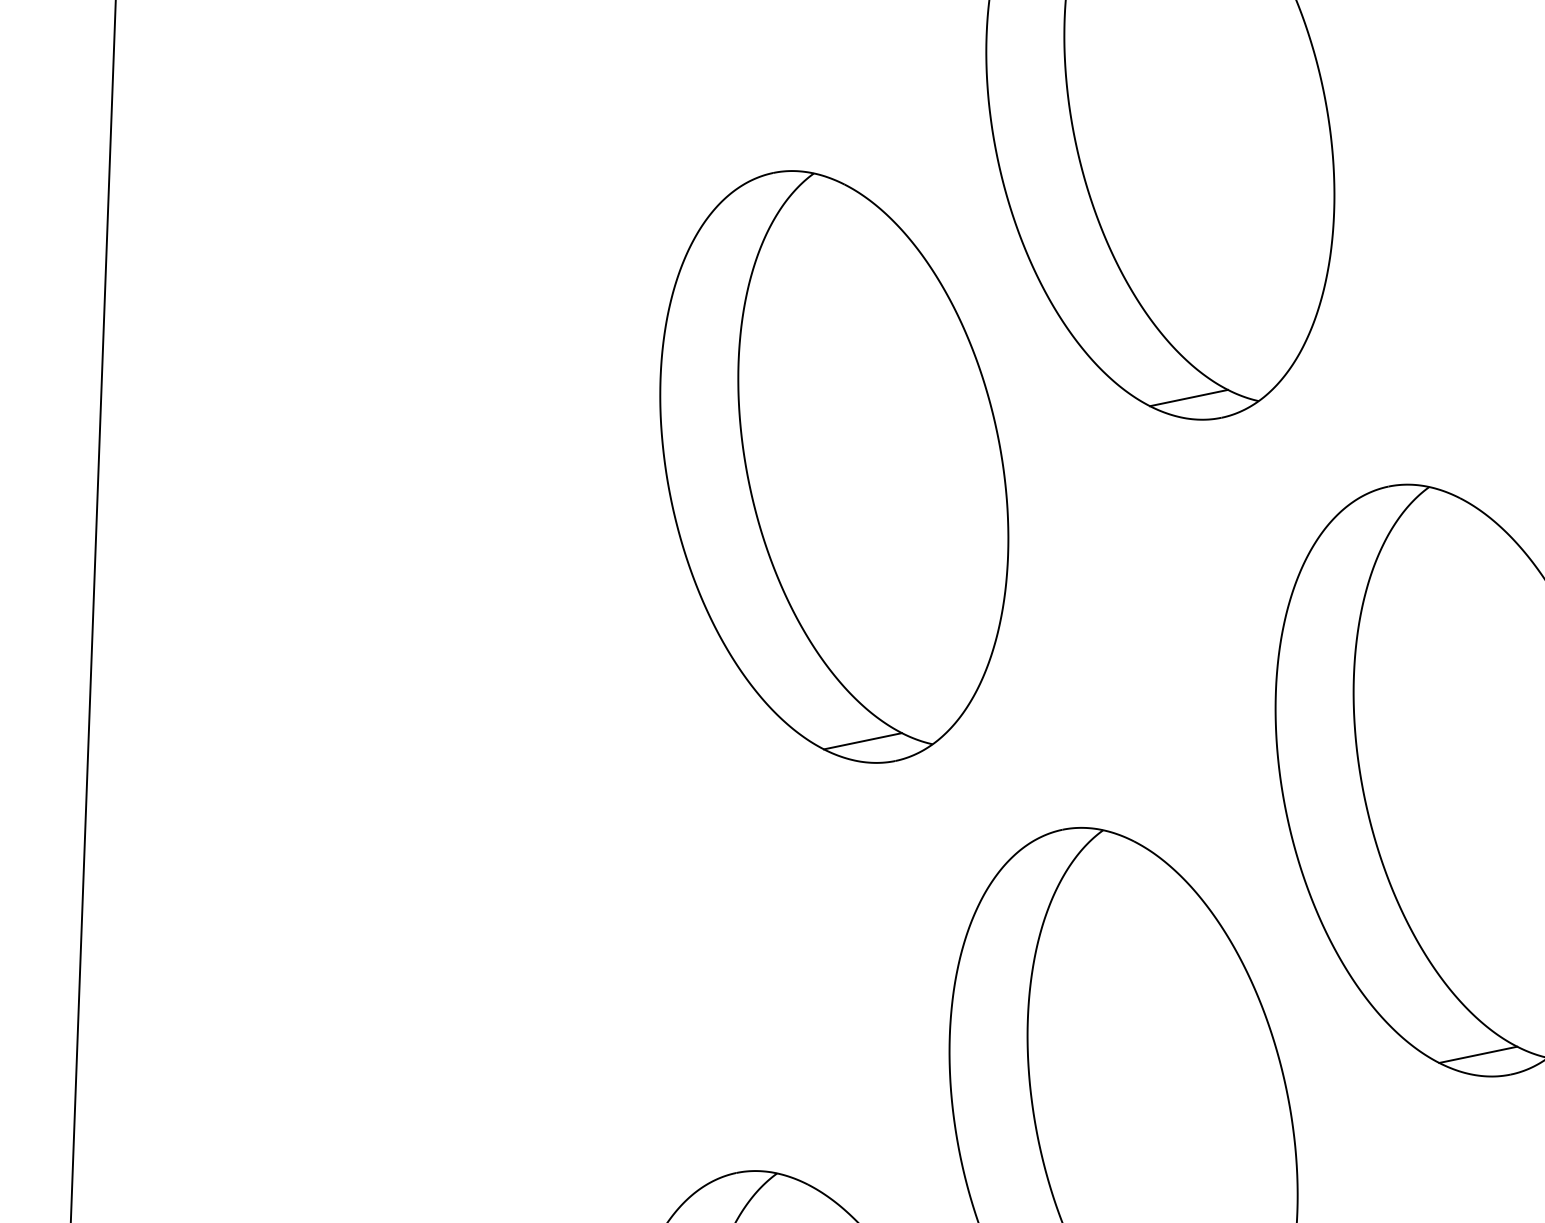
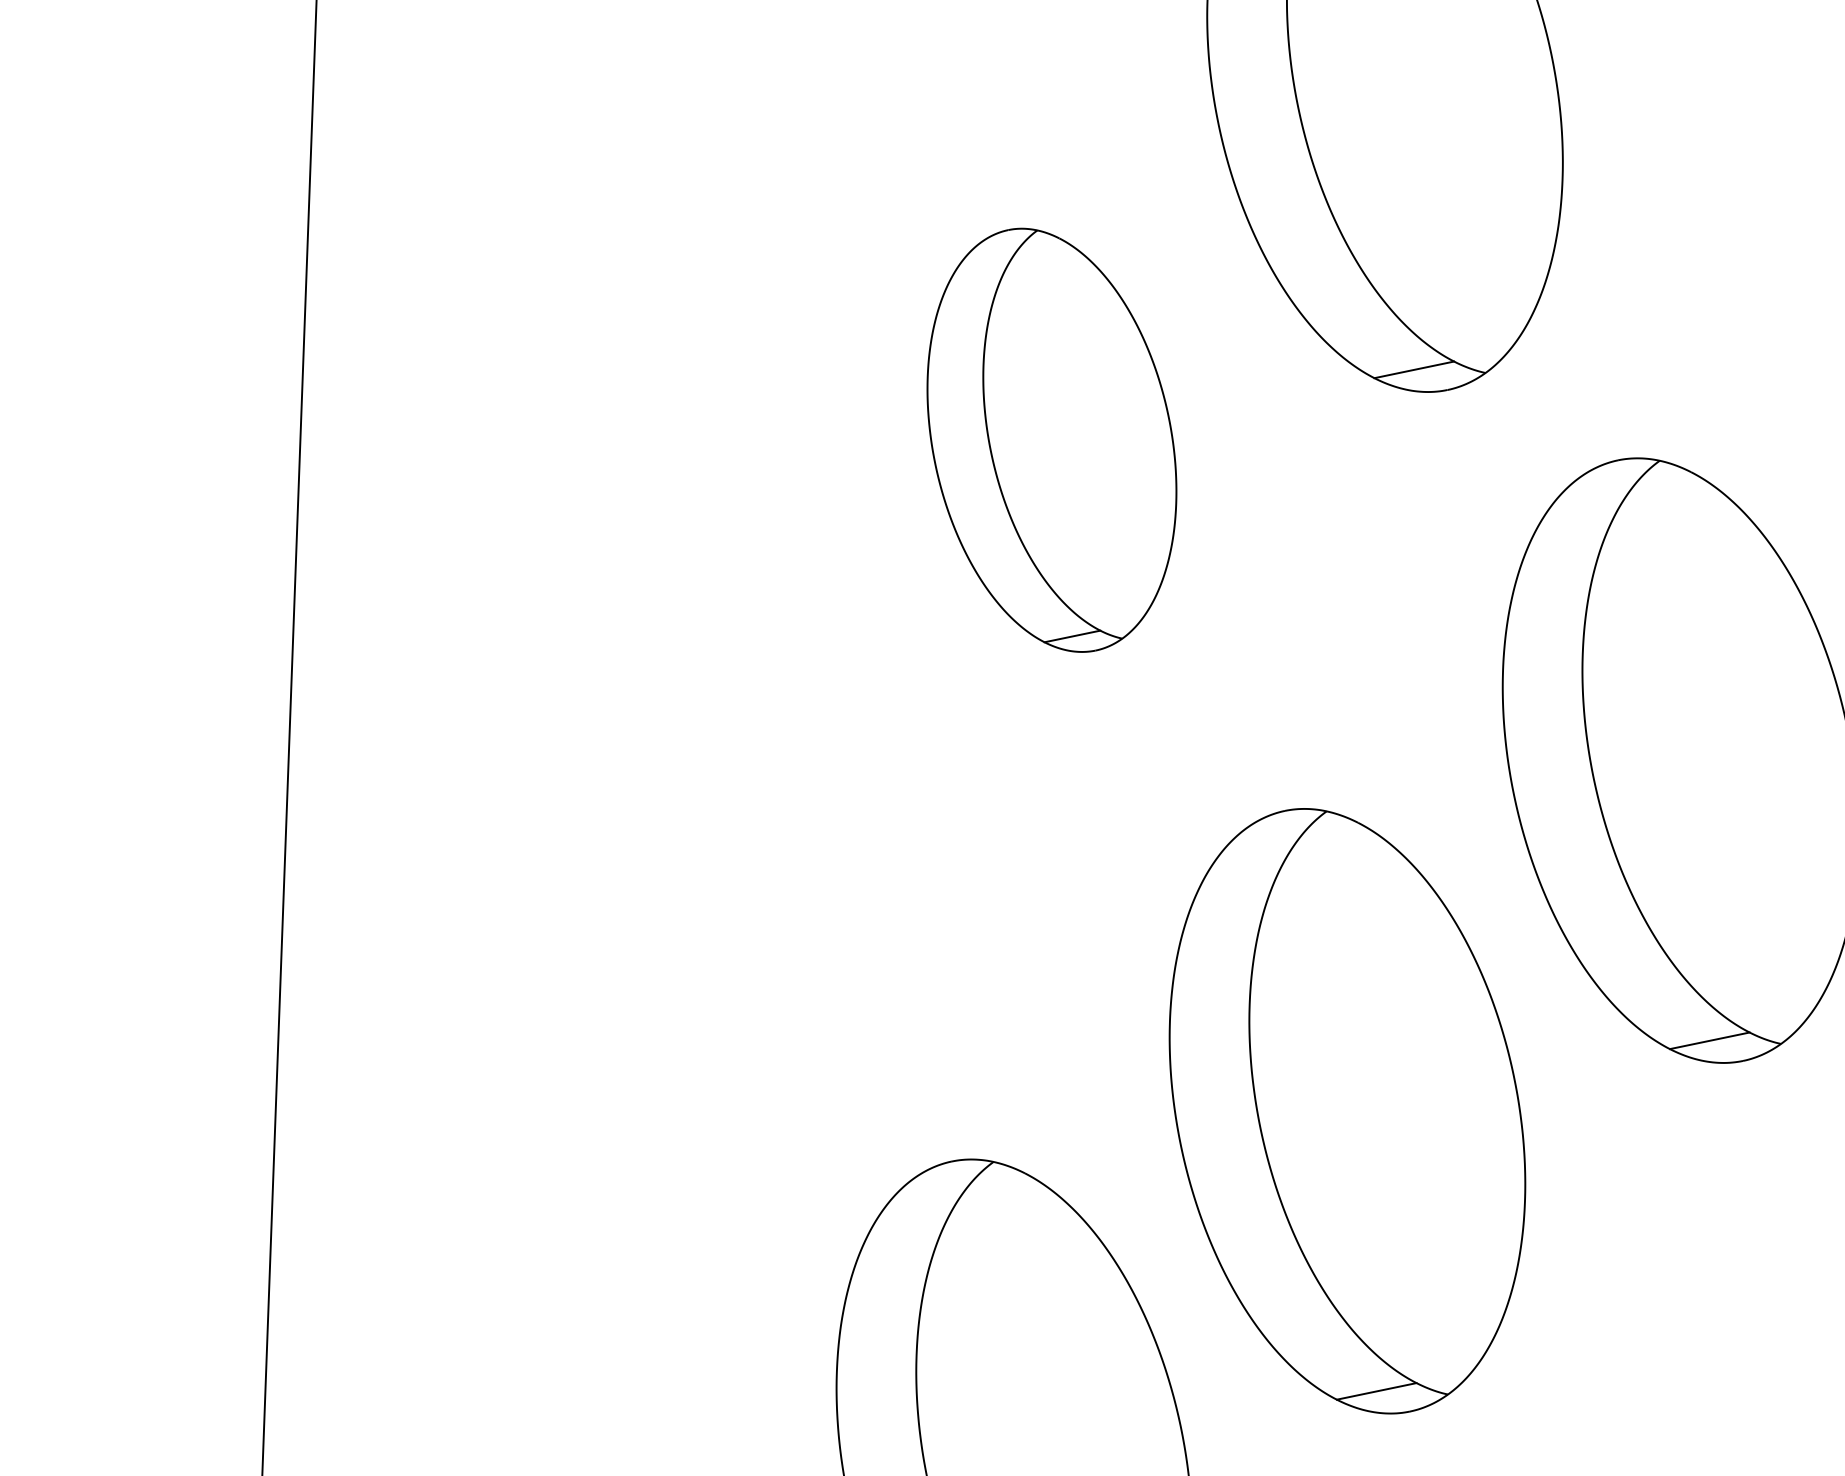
part: (833, 467) -> (1051, 440), size x0.7

